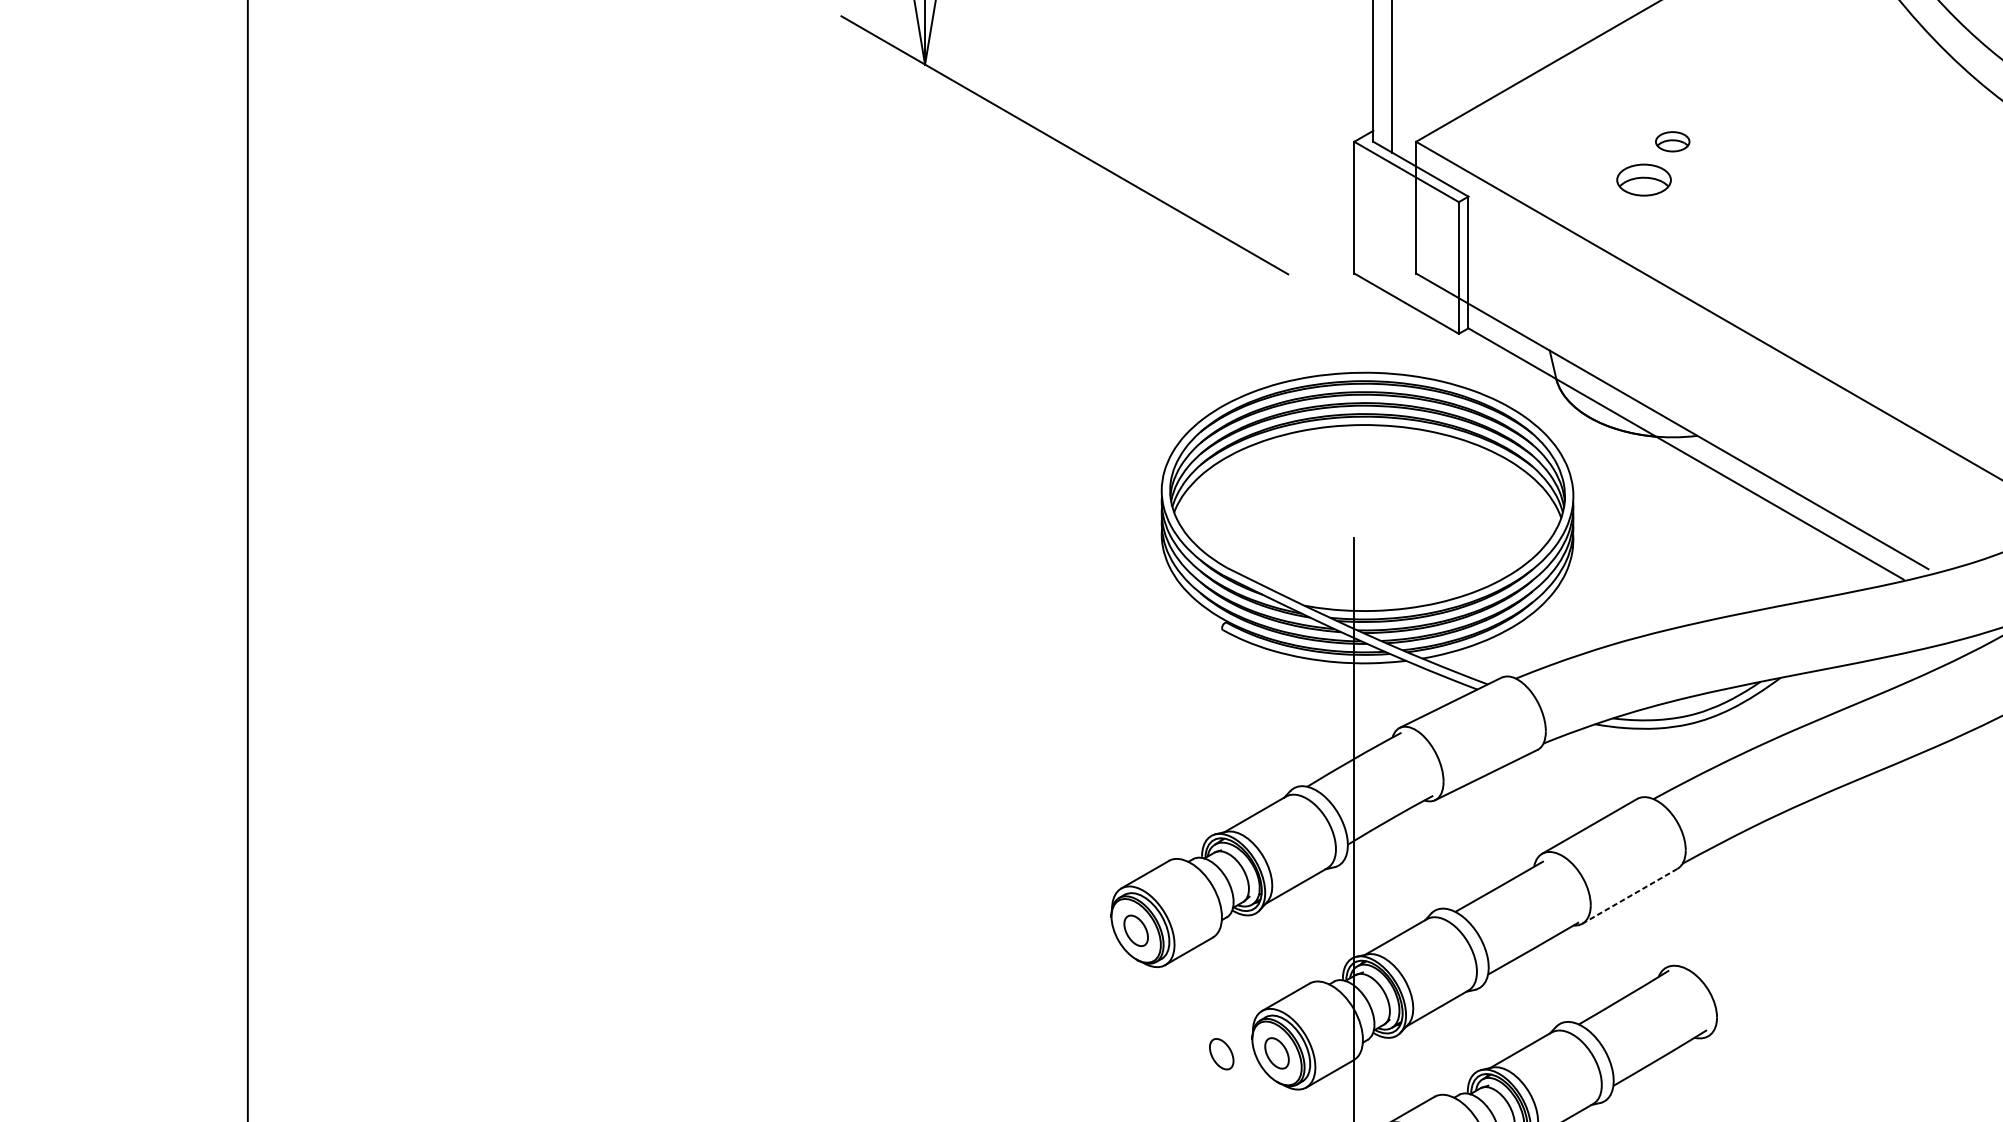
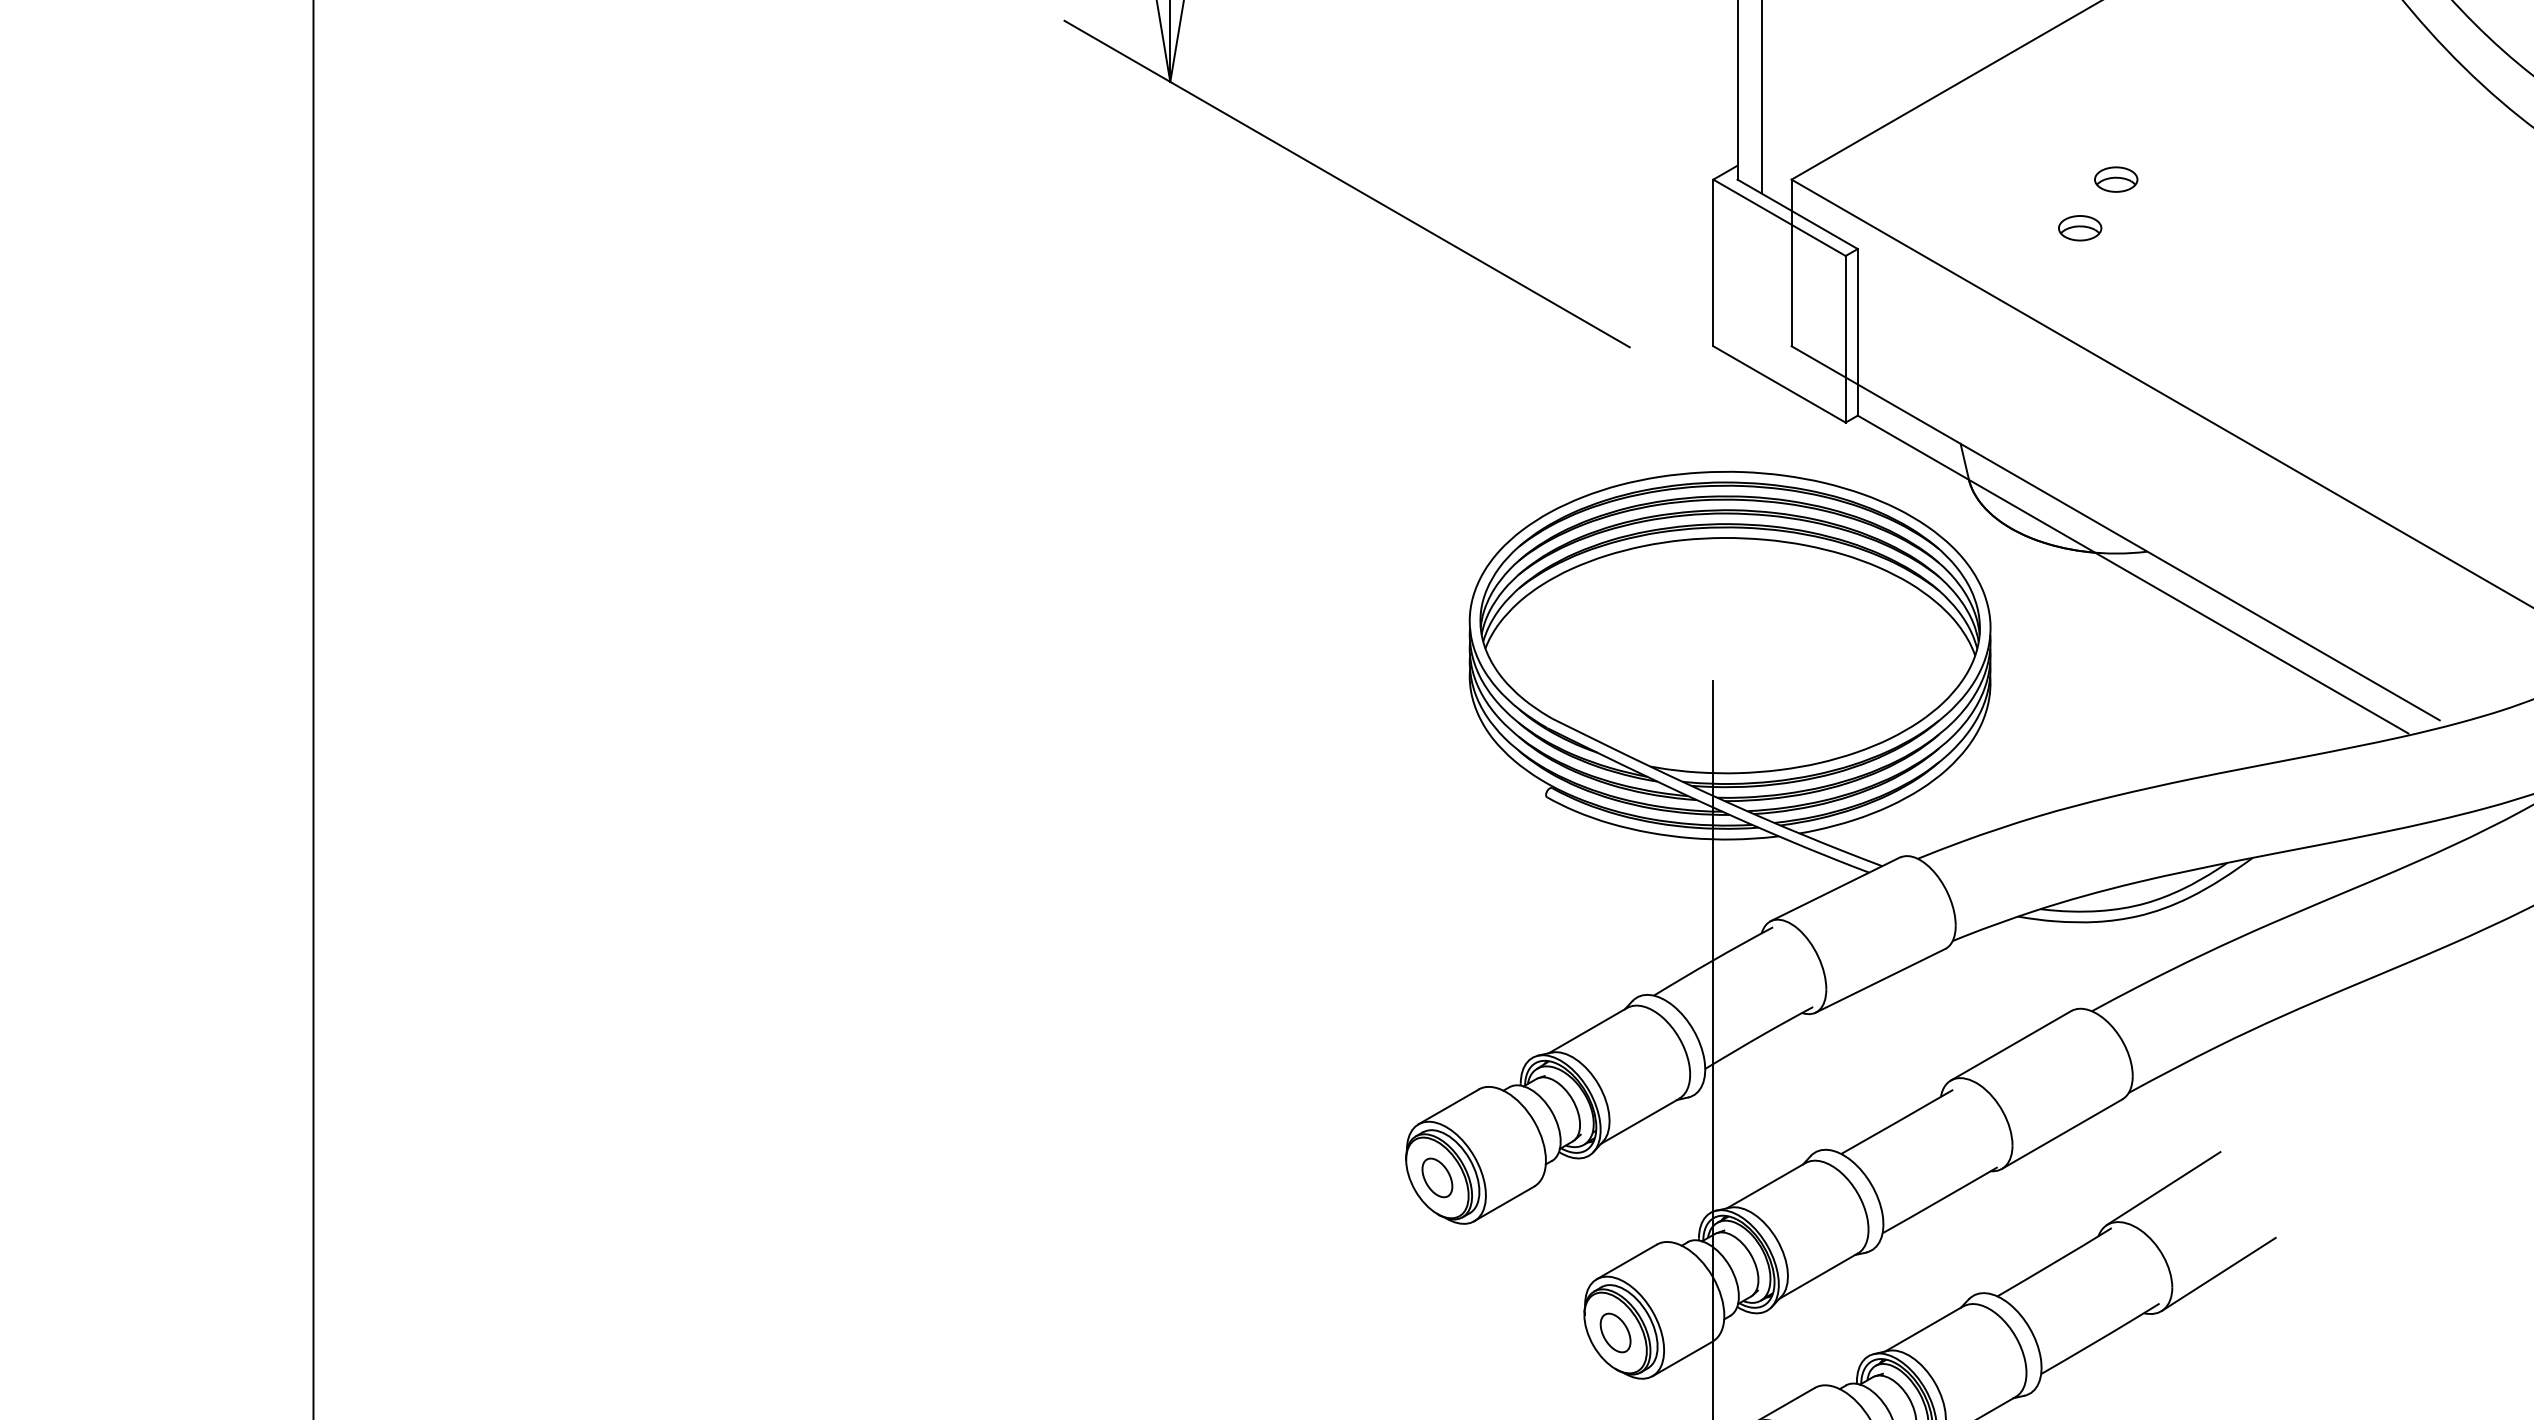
part: (1644, 180) -> (2080, 228), size x0.62
line: (1629, 896) -> (2061, 1134), dashed -> solid
line: (1710, 939) -> (2163, 1188), added
line: (1753, 1006) -> (2218, 1273), added
part: (1221, 1053) -> (1545, 1333), removed

